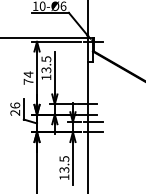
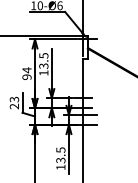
text: (28, 81) -> (26, 76), 74 -> 94
text: (15, 105) -> (14, 99), 26 -> 23

